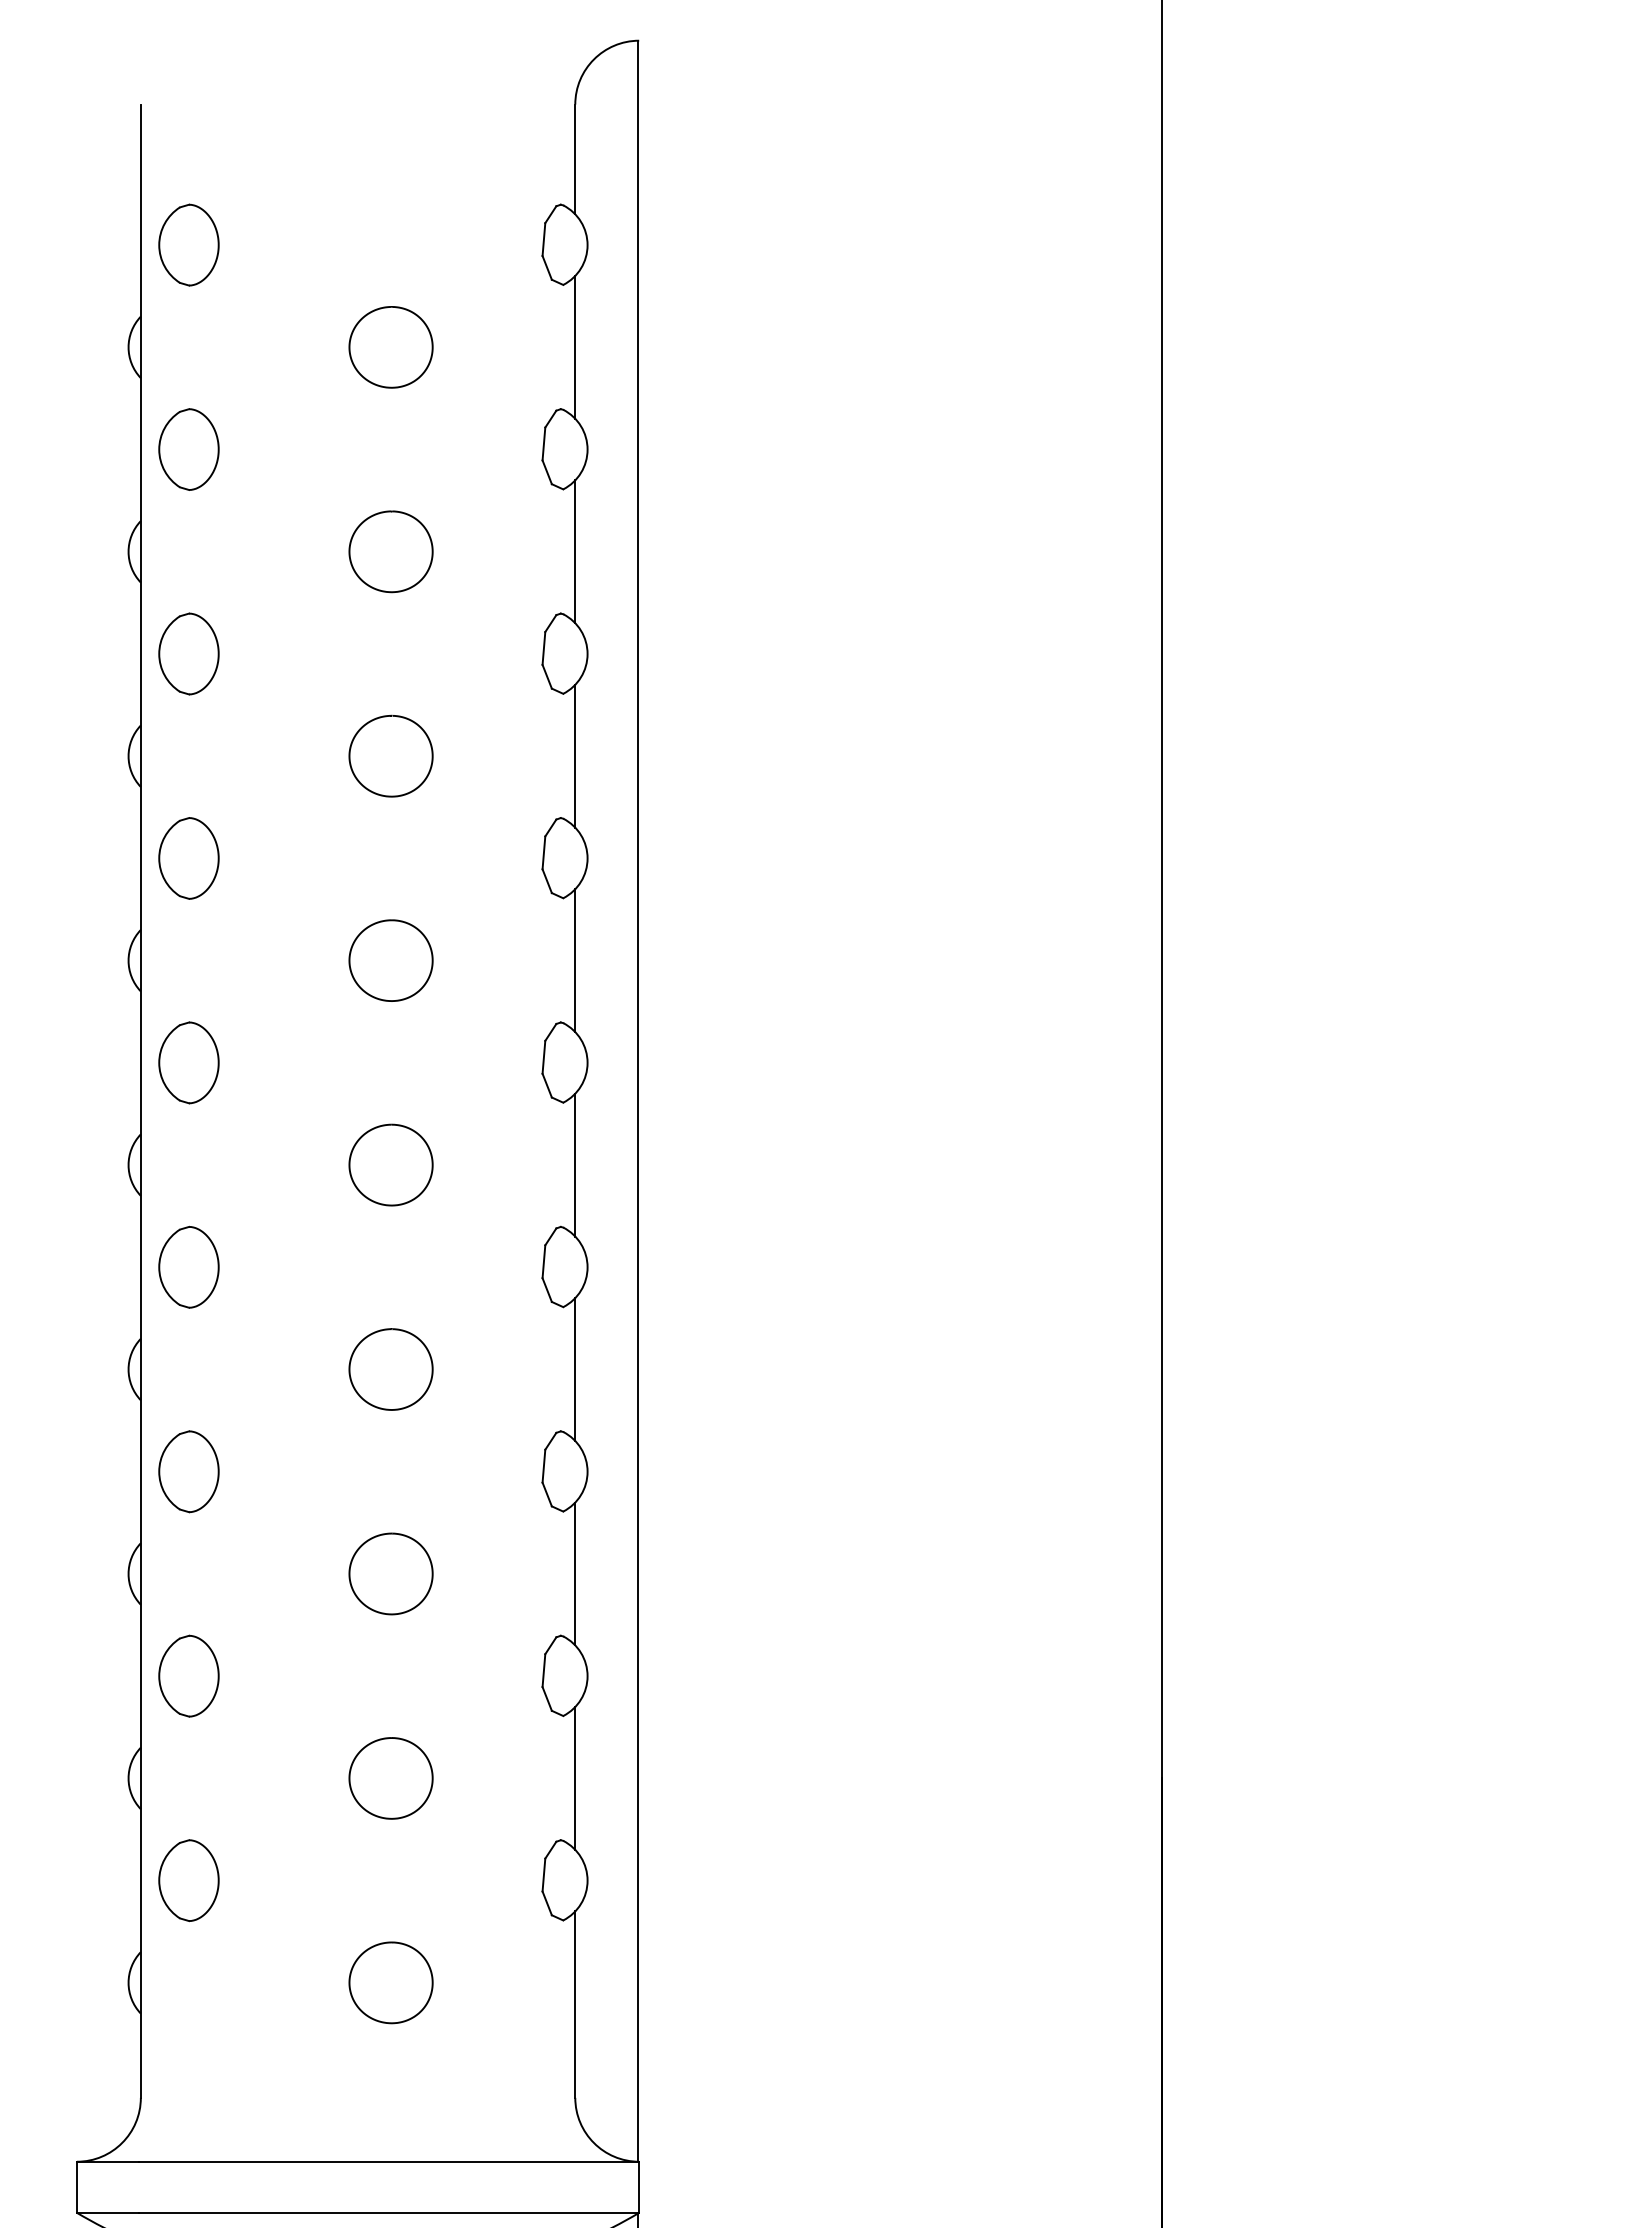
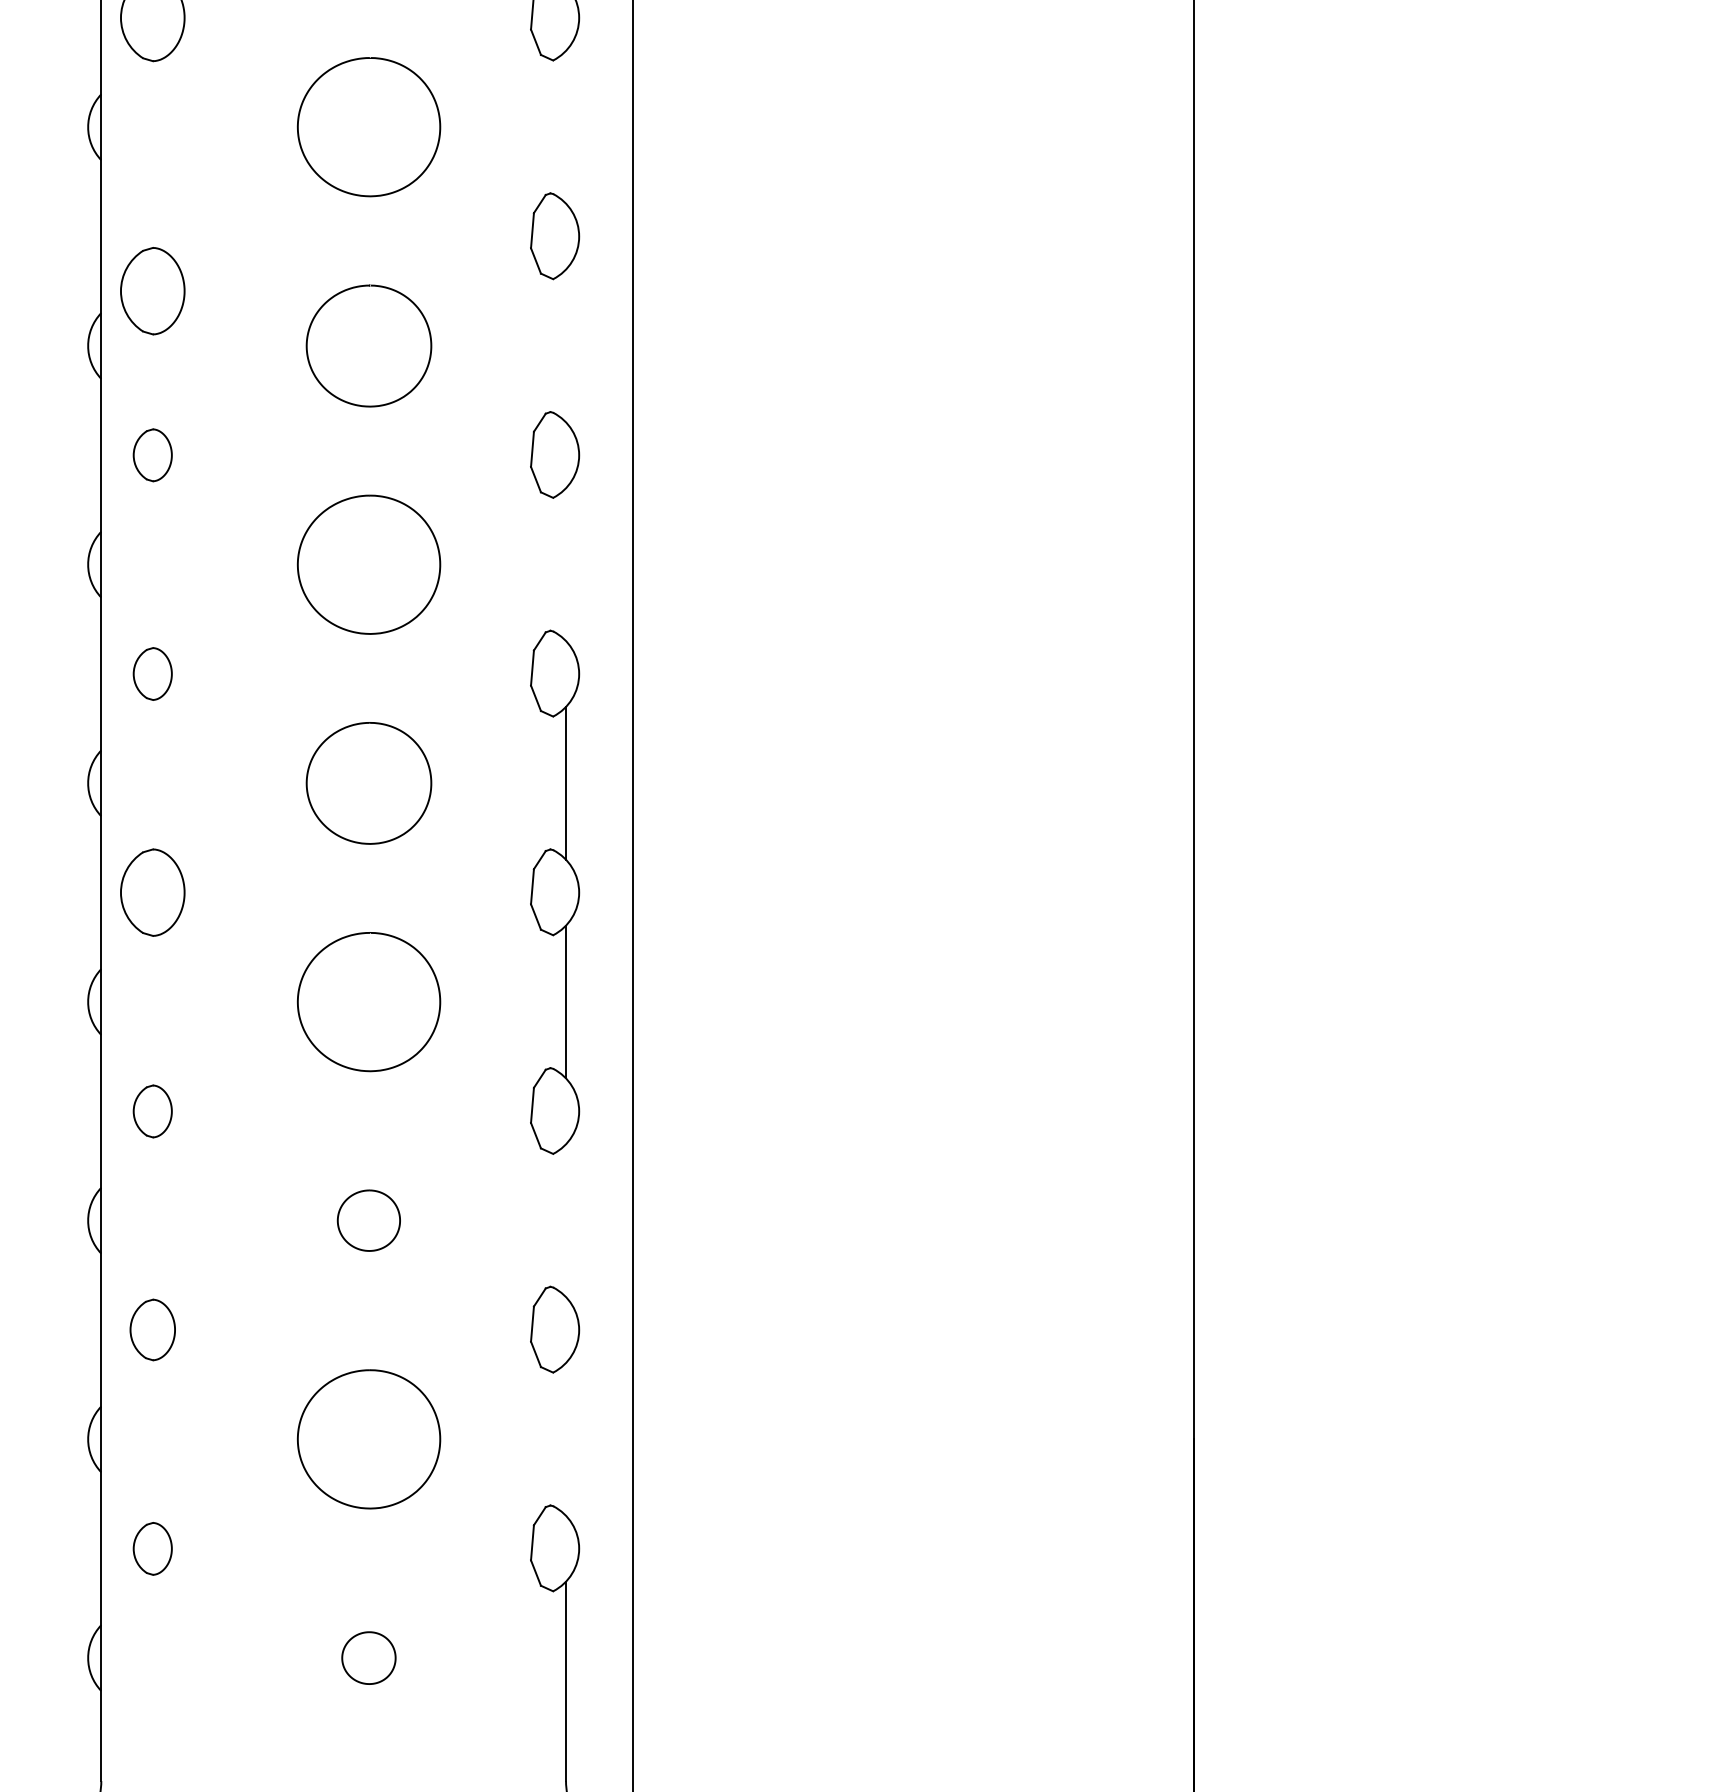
part: (390, 551) -> (368, 126), size x1.6
line: (575, 551) -> (566, 126), removed
part: (188, 653) -> (152, 290), moved
part: (390, 755) -> (368, 345), size x1.4
line: (575, 755) -> (566, 345), removed
part: (188, 858) -> (152, 455), size x0.6
part: (390, 960) -> (368, 564), size x1.6
line: (575, 960) -> (566, 564), removed
part: (188, 1062) -> (152, 673), size x0.6
part: (390, 1164) -> (368, 782), size x1.4
part: (390, 1369) -> (368, 1001), size x1.6
part: (188, 1471) -> (152, 1111), size x0.6
part: (390, 1573) -> (368, 1220), size x0.7
line: (575, 1573) -> (566, 1220), removed
part: (188, 1675) -> (152, 1329), size x0.7
part: (390, 1778) -> (368, 1439), size x1.6
line: (575, 1778) -> (566, 1439), removed
part: (188, 1880) -> (152, 1548), size x0.6
part: (390, 1982) -> (368, 1657), size x0.6

